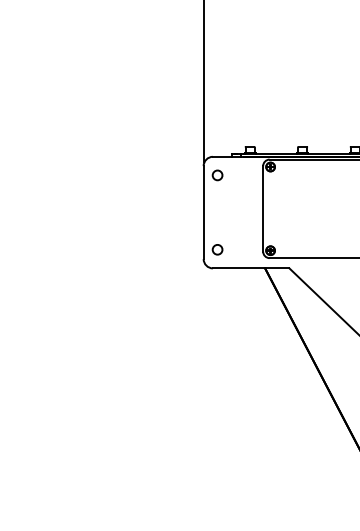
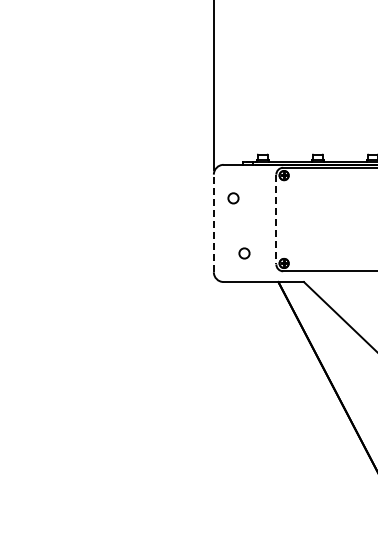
circle: (217, 175) -> (233, 198), moved
line: (263, 208) -> (276, 219), solid -> dashed
line: (203, 212) -> (213, 223), solid -> dashed
circle: (217, 249) -> (244, 253), moved

